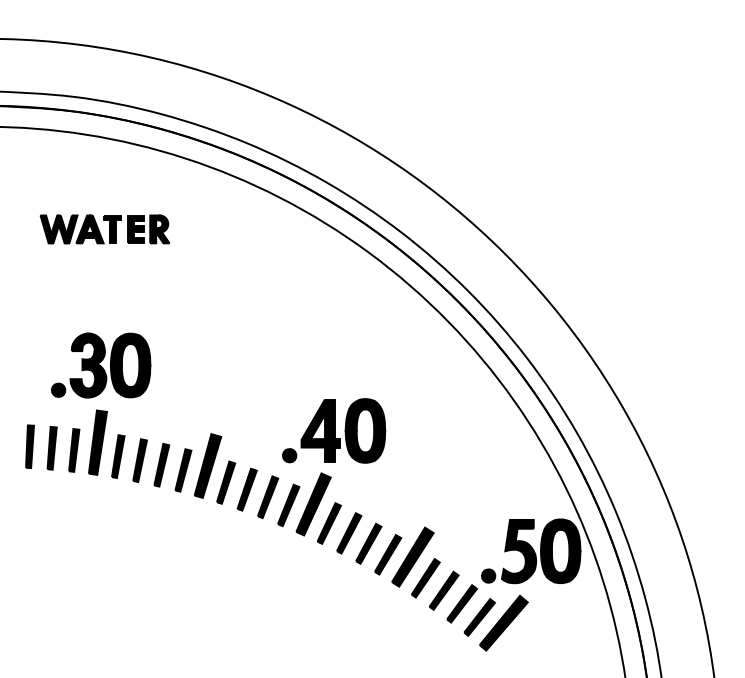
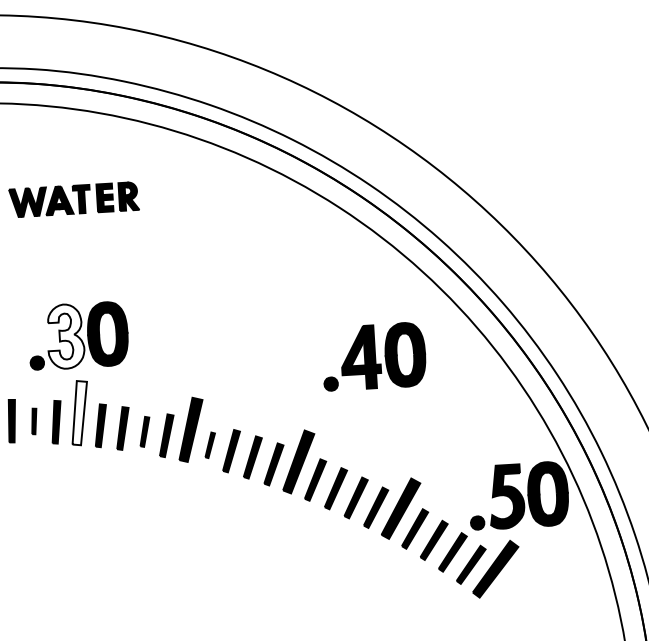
fill: (88, 365) -> (65, 336), removed
part: (334, 430) -> (374, 356), moved
fill: (97, 442) -> (79, 412), removed
part: (51, 448) -> (33, 421), size x0.6
part: (161, 465) -> (144, 432), size x0.7
part: (226, 482) -> (210, 445), size x0.6

